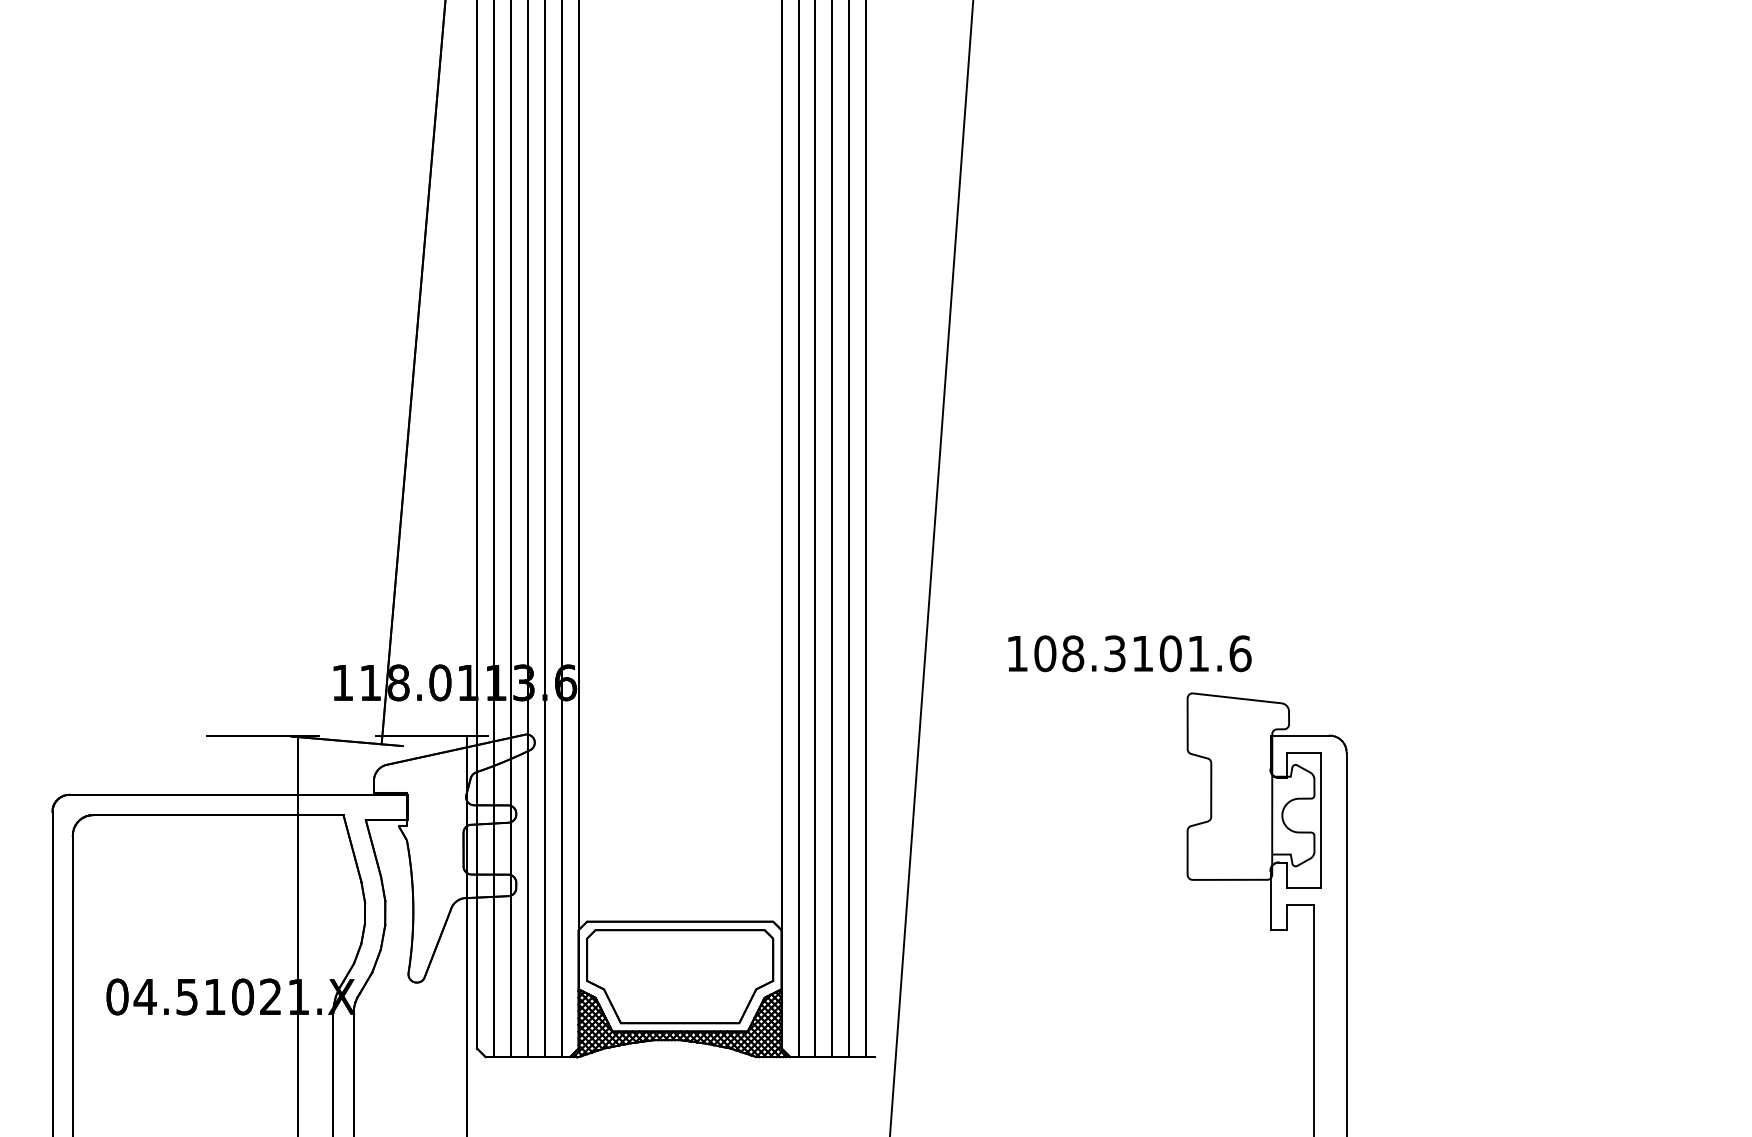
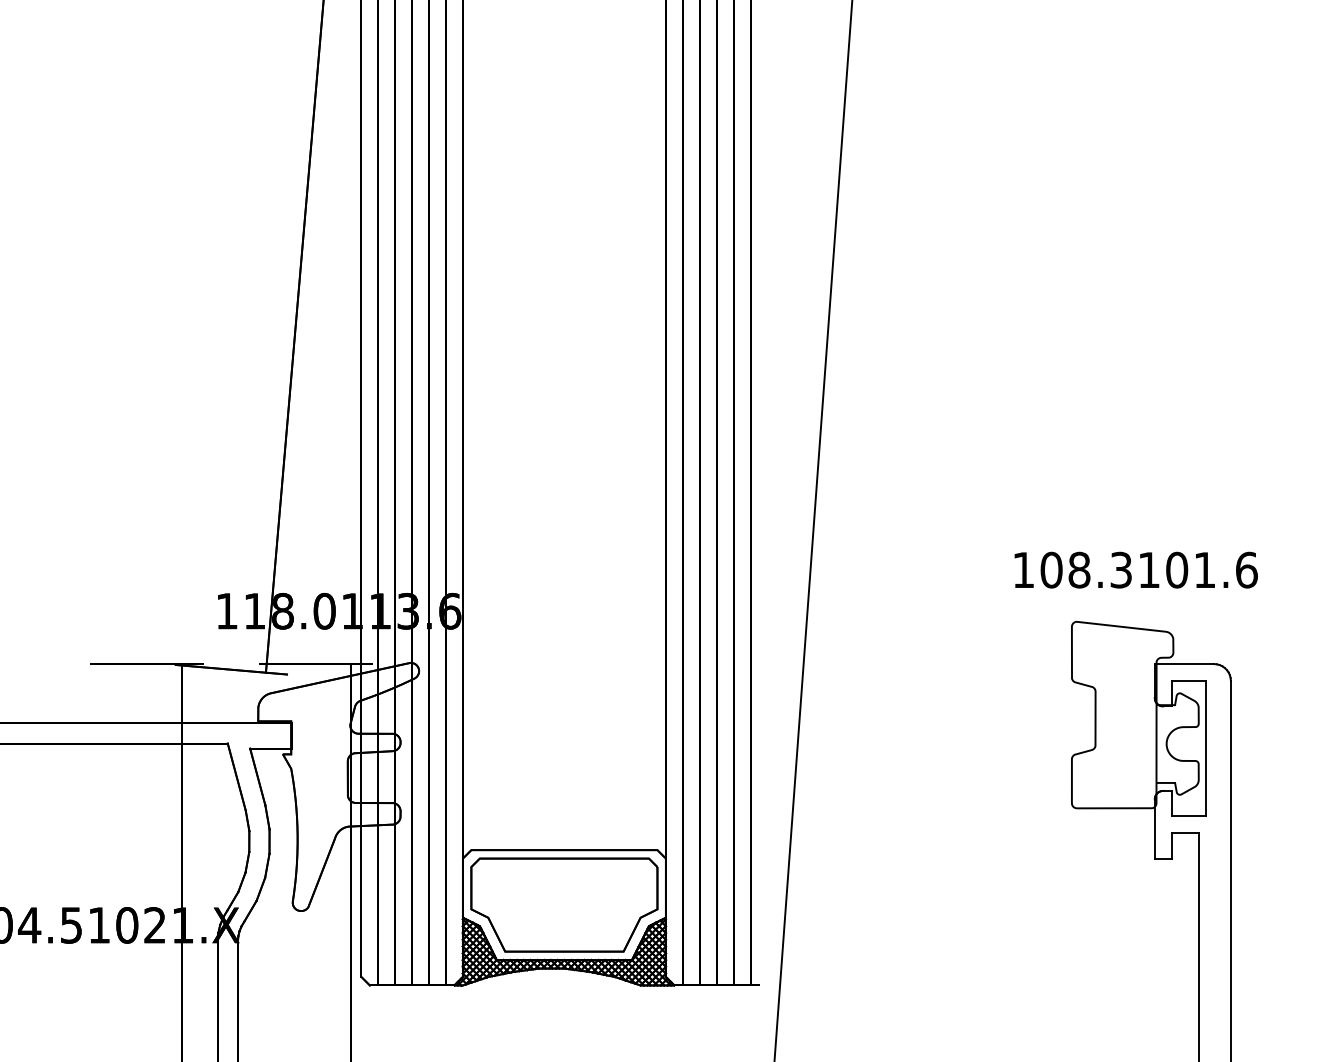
text: (1129, 653) -> (1135, 569), moved

